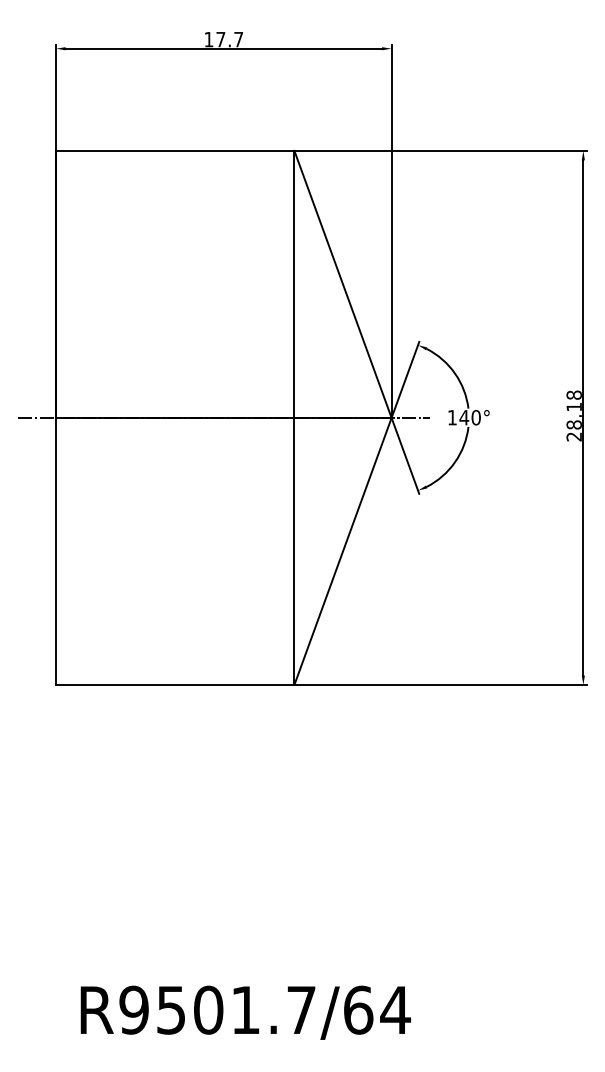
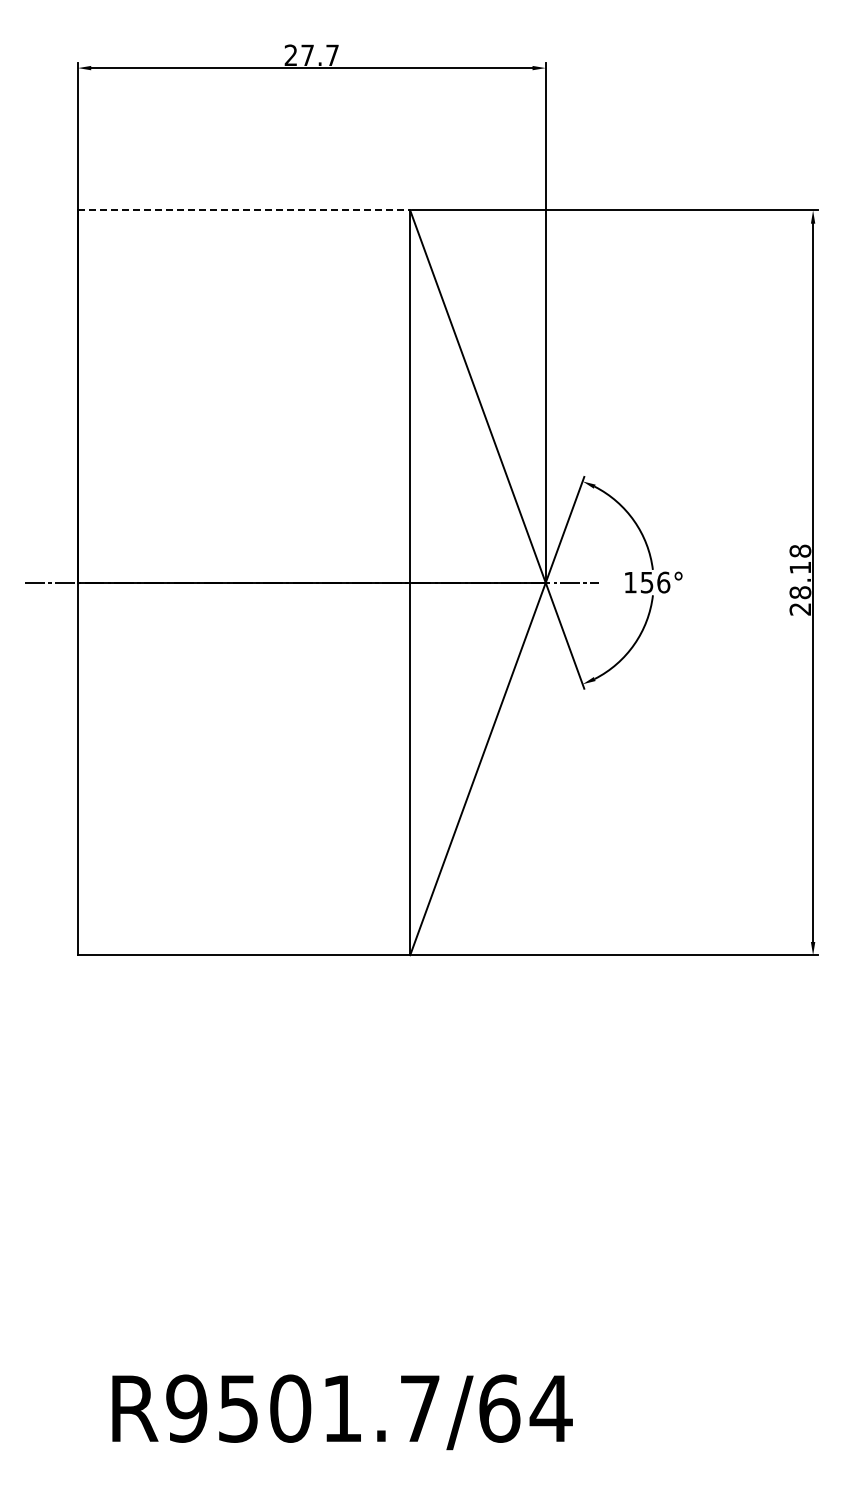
text: (208, 38) -> (290, 54), 17.7 -> 27.7
line: (175, 150) -> (244, 210), solid -> dashed
text: (470, 417) -> (655, 582), 140° -> 156°

